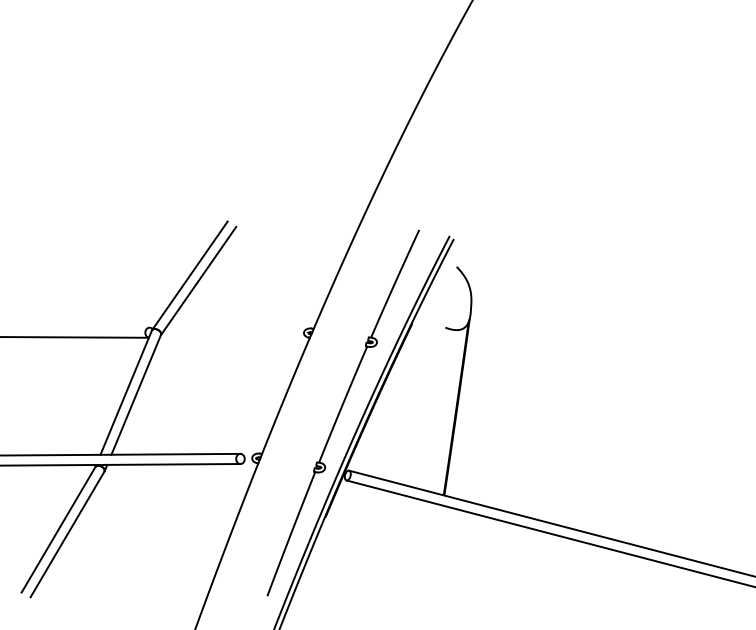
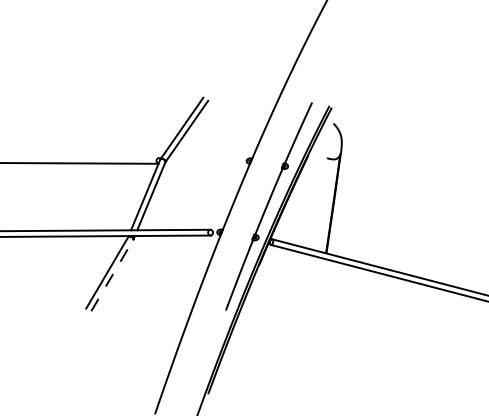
line: (67, 534) -> (112, 275), solid -> dashed

